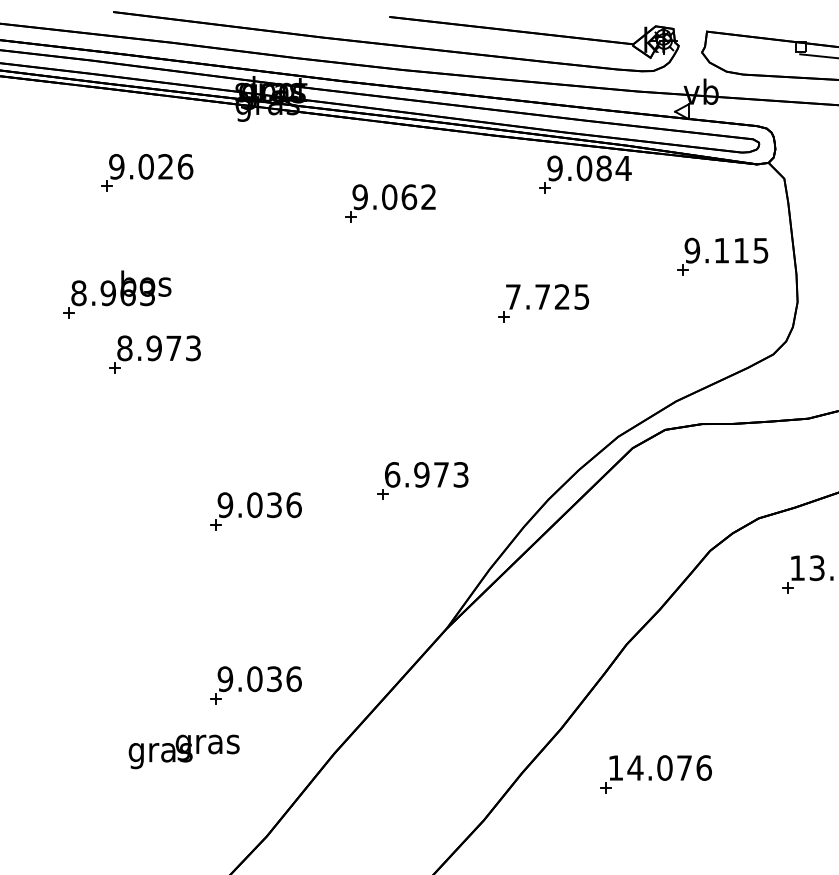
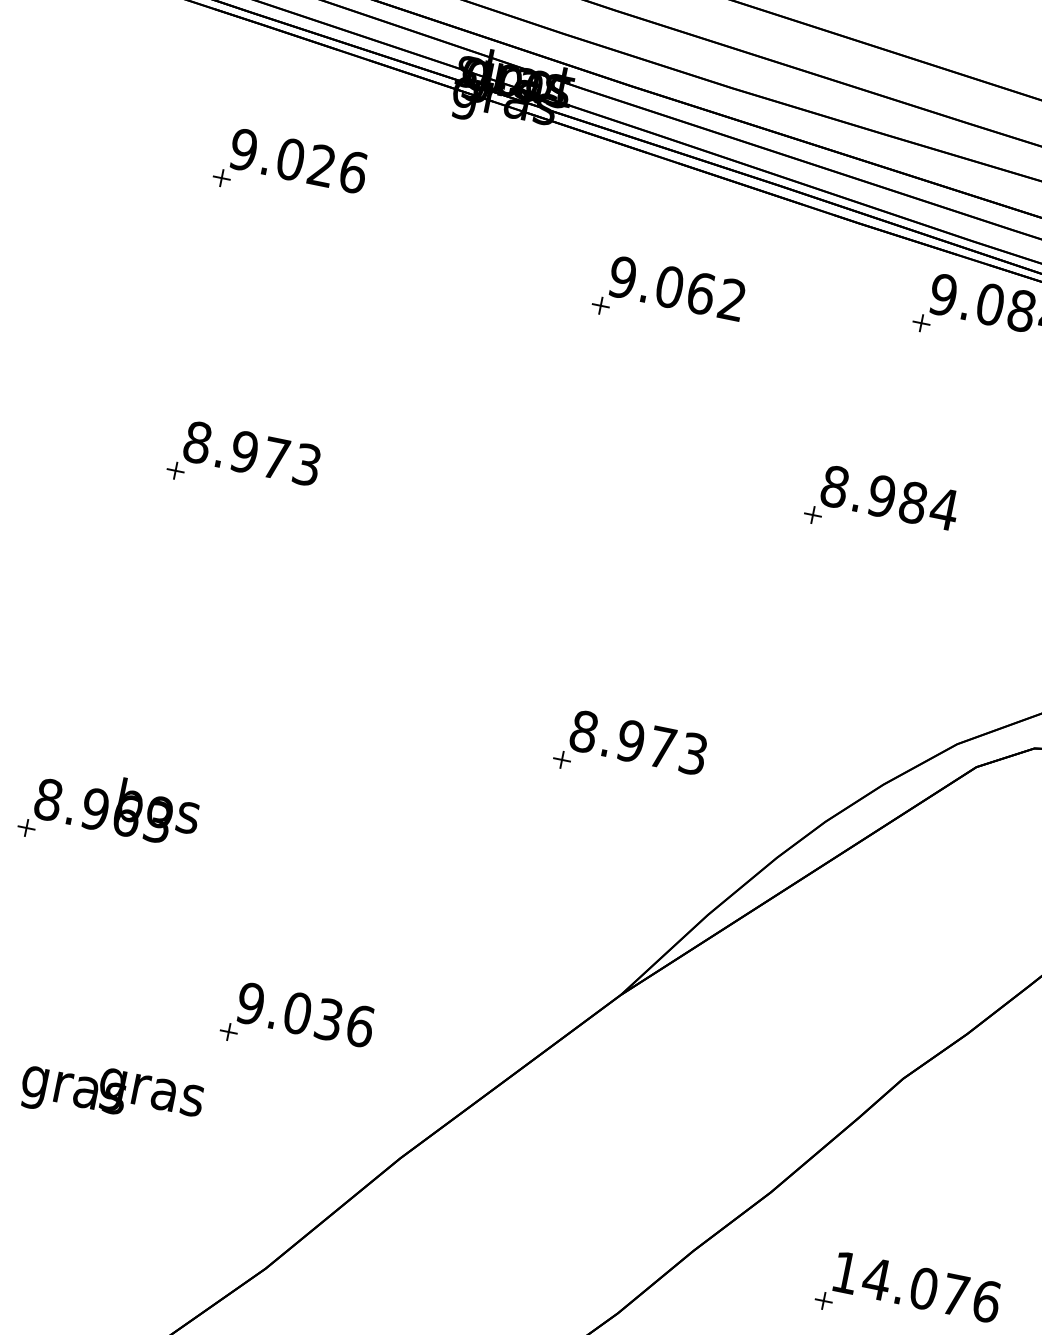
part: (117, 294) -> (109, 814), moved
text: (547, 296) -> (889, 497), 7.725 -> 8.984
text: (392, 474) -> (584, 731), 6.973 -> 8.973
part: (255, 511) -> (353, 745), removed
text: (183, 751) -> (110, 1095), moved

